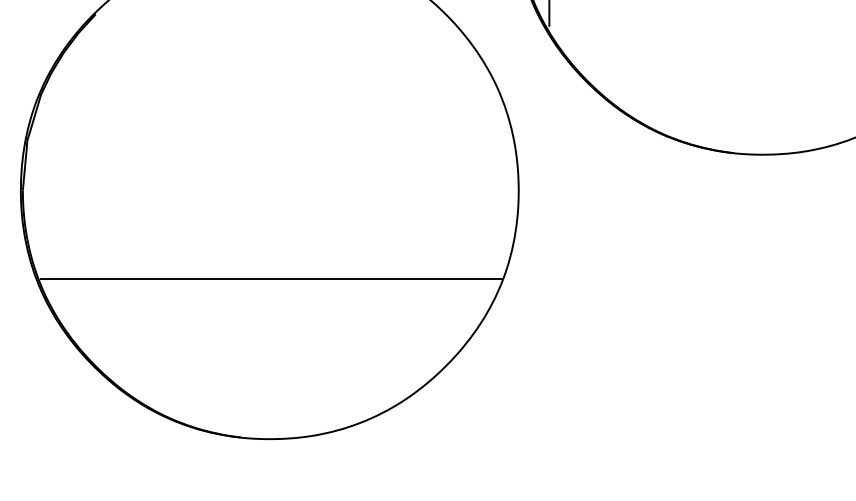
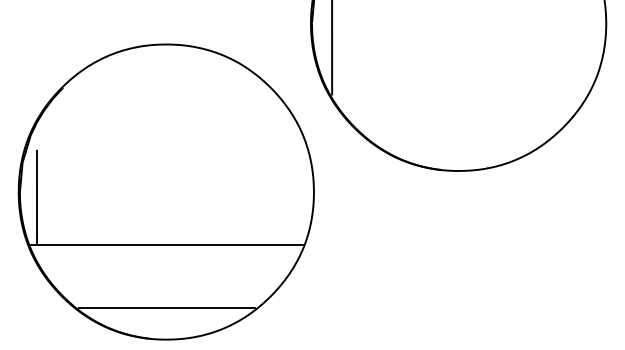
line: (52, 199) -> (37, 197), added
line: (271, 386) -> (167, 308), added

